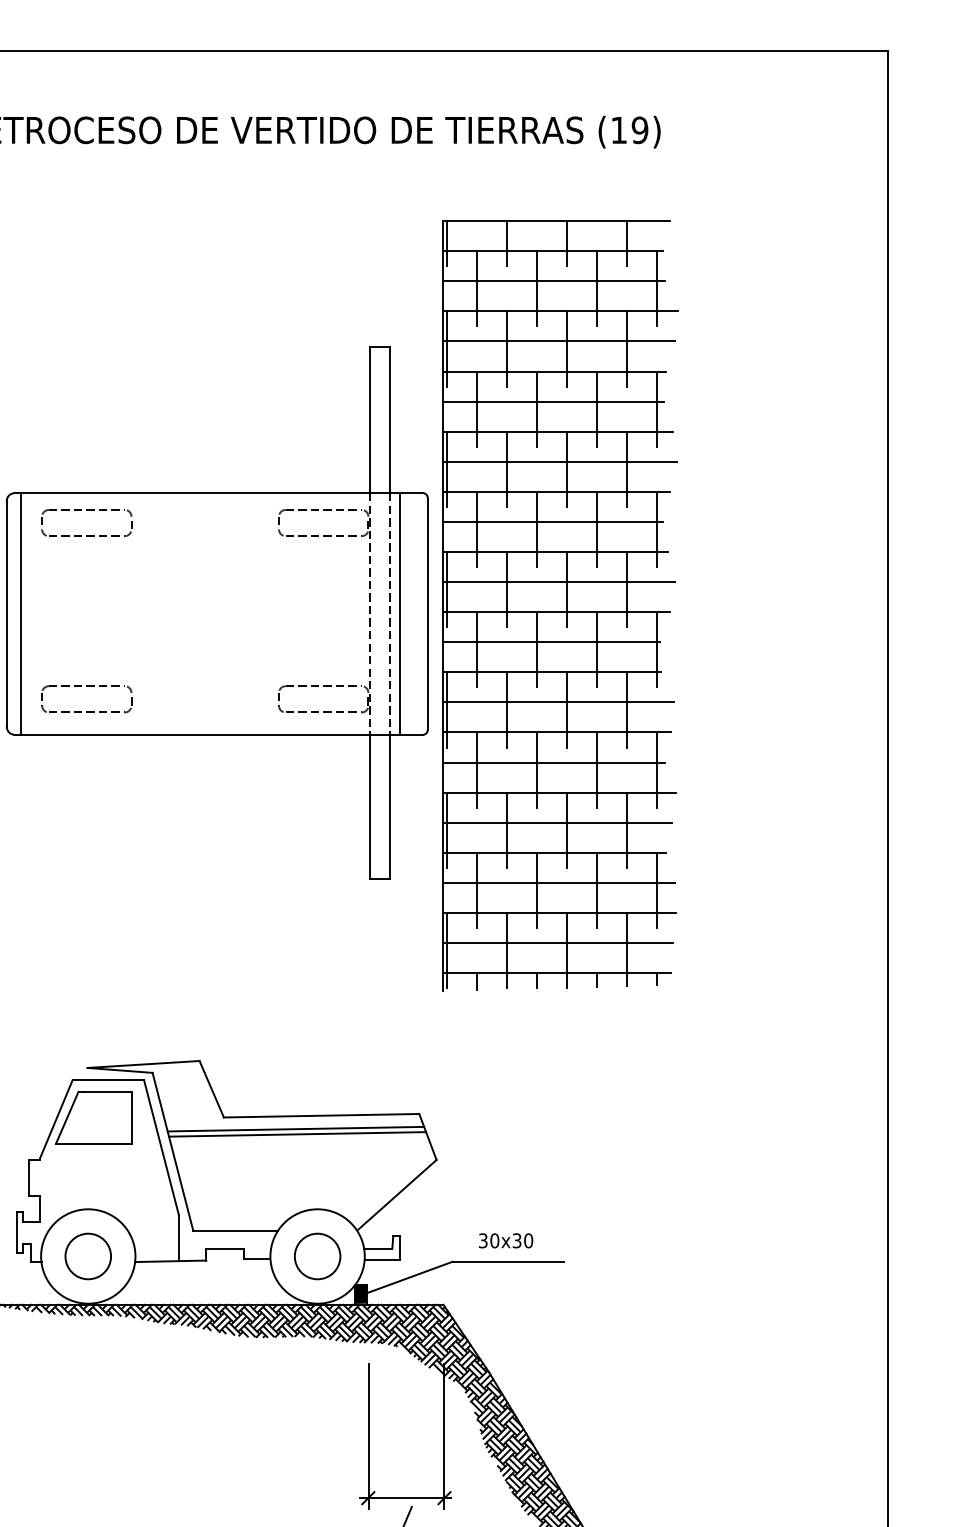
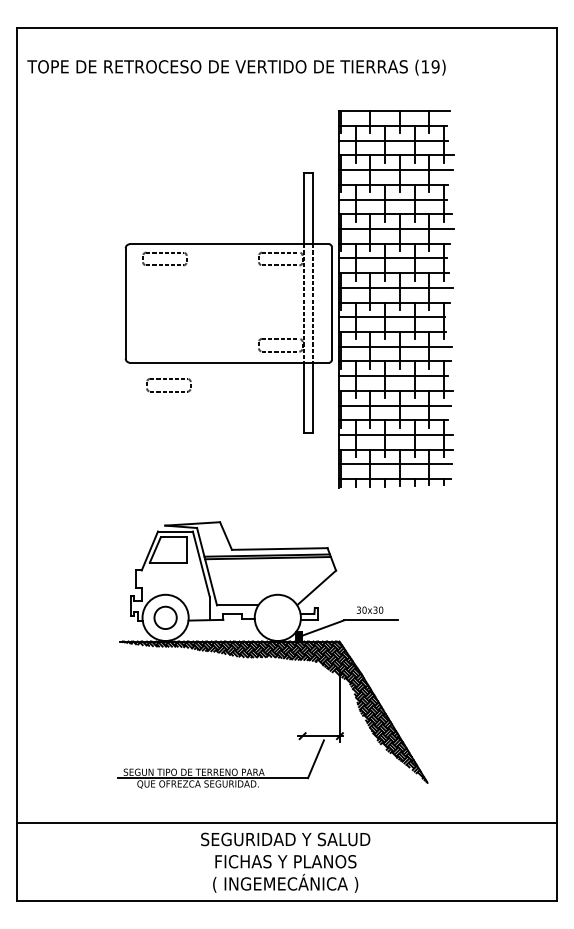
line: (20, 614) -> (132, 303), removed
line: (400, 614) -> (318, 303), removed
part: (88, 687) -> (169, 379), moved
circle: (316, 1255) -> (277, 617), removed
line: (368, 1435) -> (302, 705), removed

